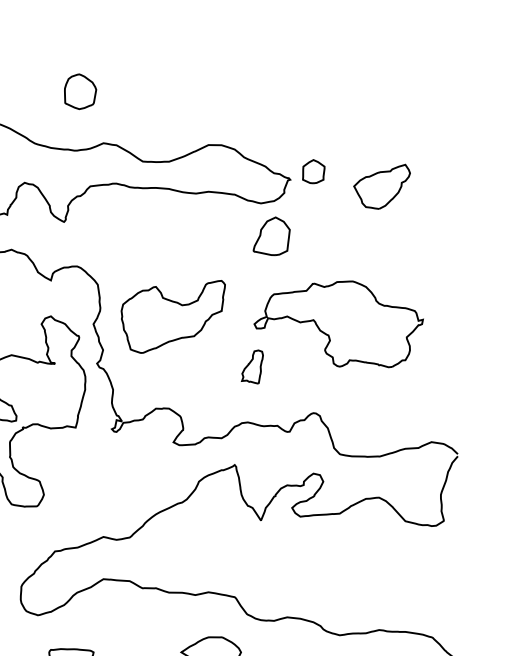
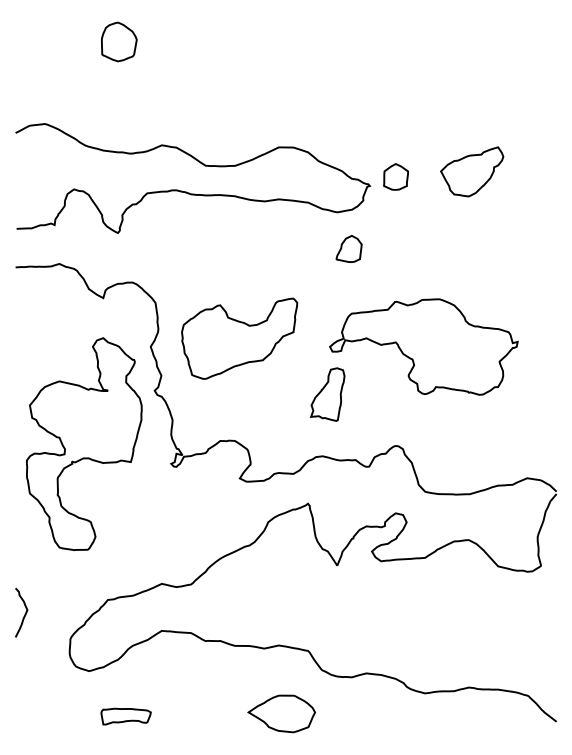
part: (80, 91) -> (119, 41), moved
part: (382, 186) -> (472, 171), moved
part: (271, 235) -> (348, 248), size x0.62
part: (252, 366) -> (327, 394), size x1.43

